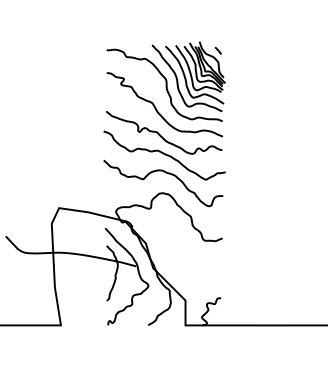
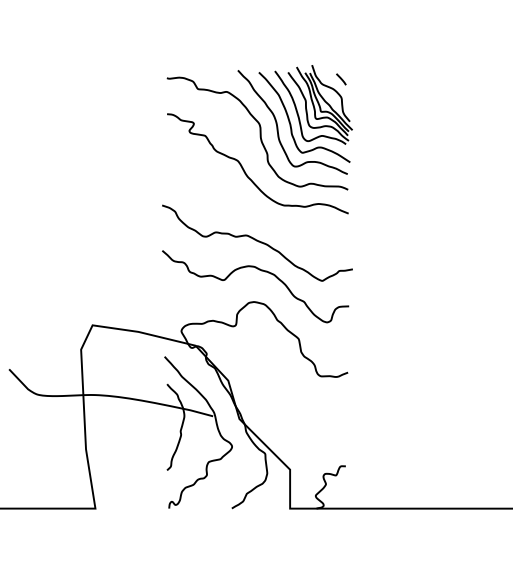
curve: (161, 135) -> (252, 211), removed

